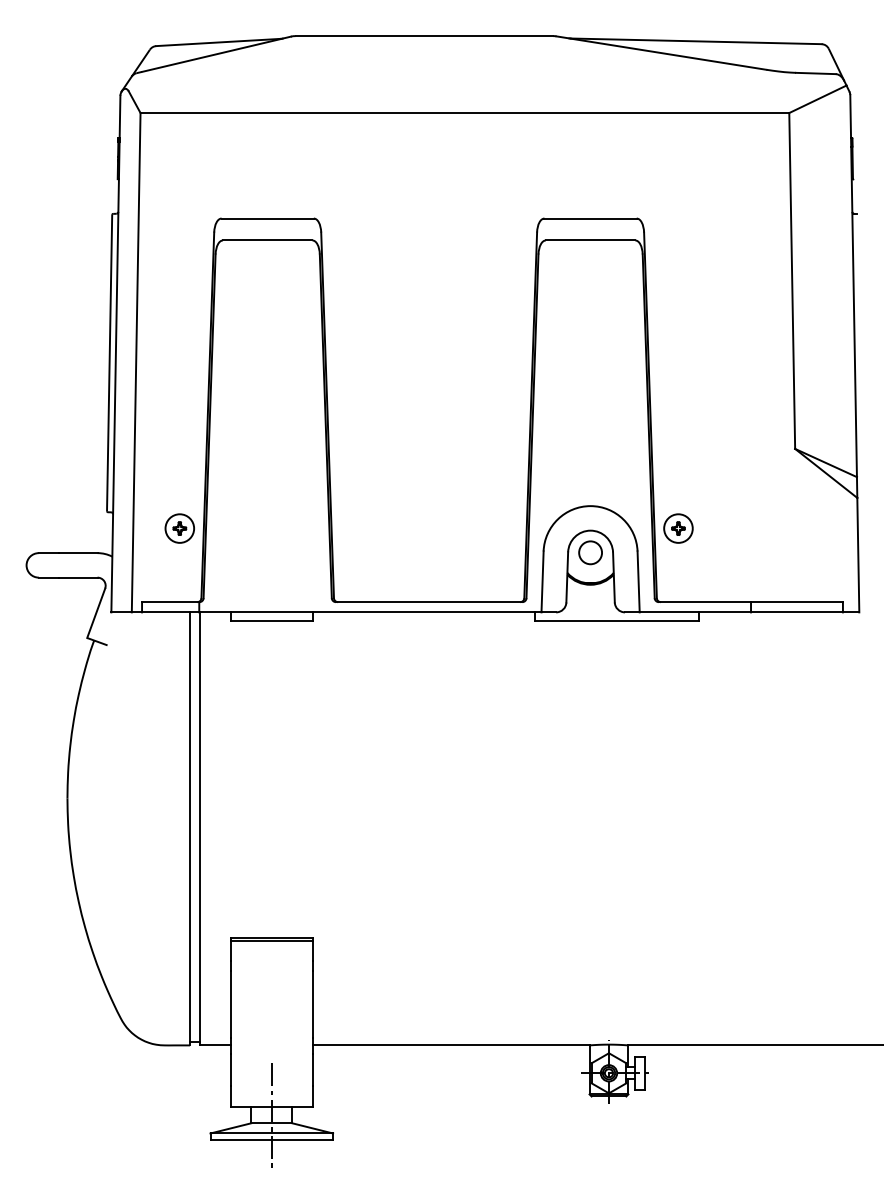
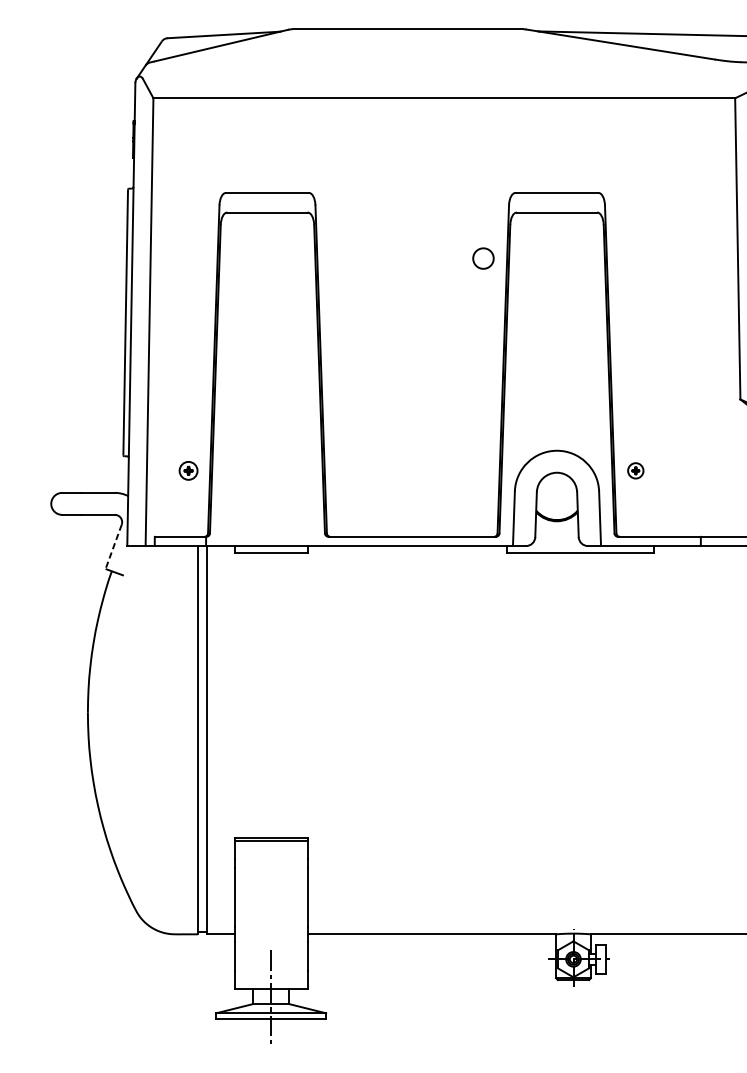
part: (179, 528) -> (188, 470), size x0.7
part: (678, 528) -> (635, 470), size x0.6
circle: (590, 552) -> (483, 258), moved
line: (96, 613) -> (113, 547), solid -> dashed

